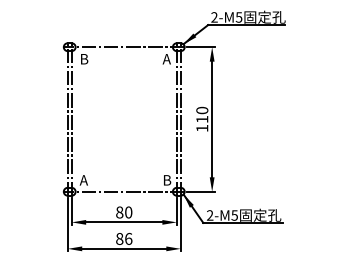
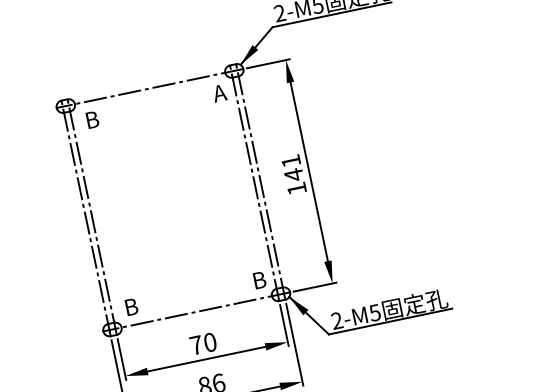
text: (202, 114) -> (292, 167), 110 -> 141
text: (83, 180) -> (130, 307), A -> B
text: (119, 212) -> (196, 345), 80 -> 70

